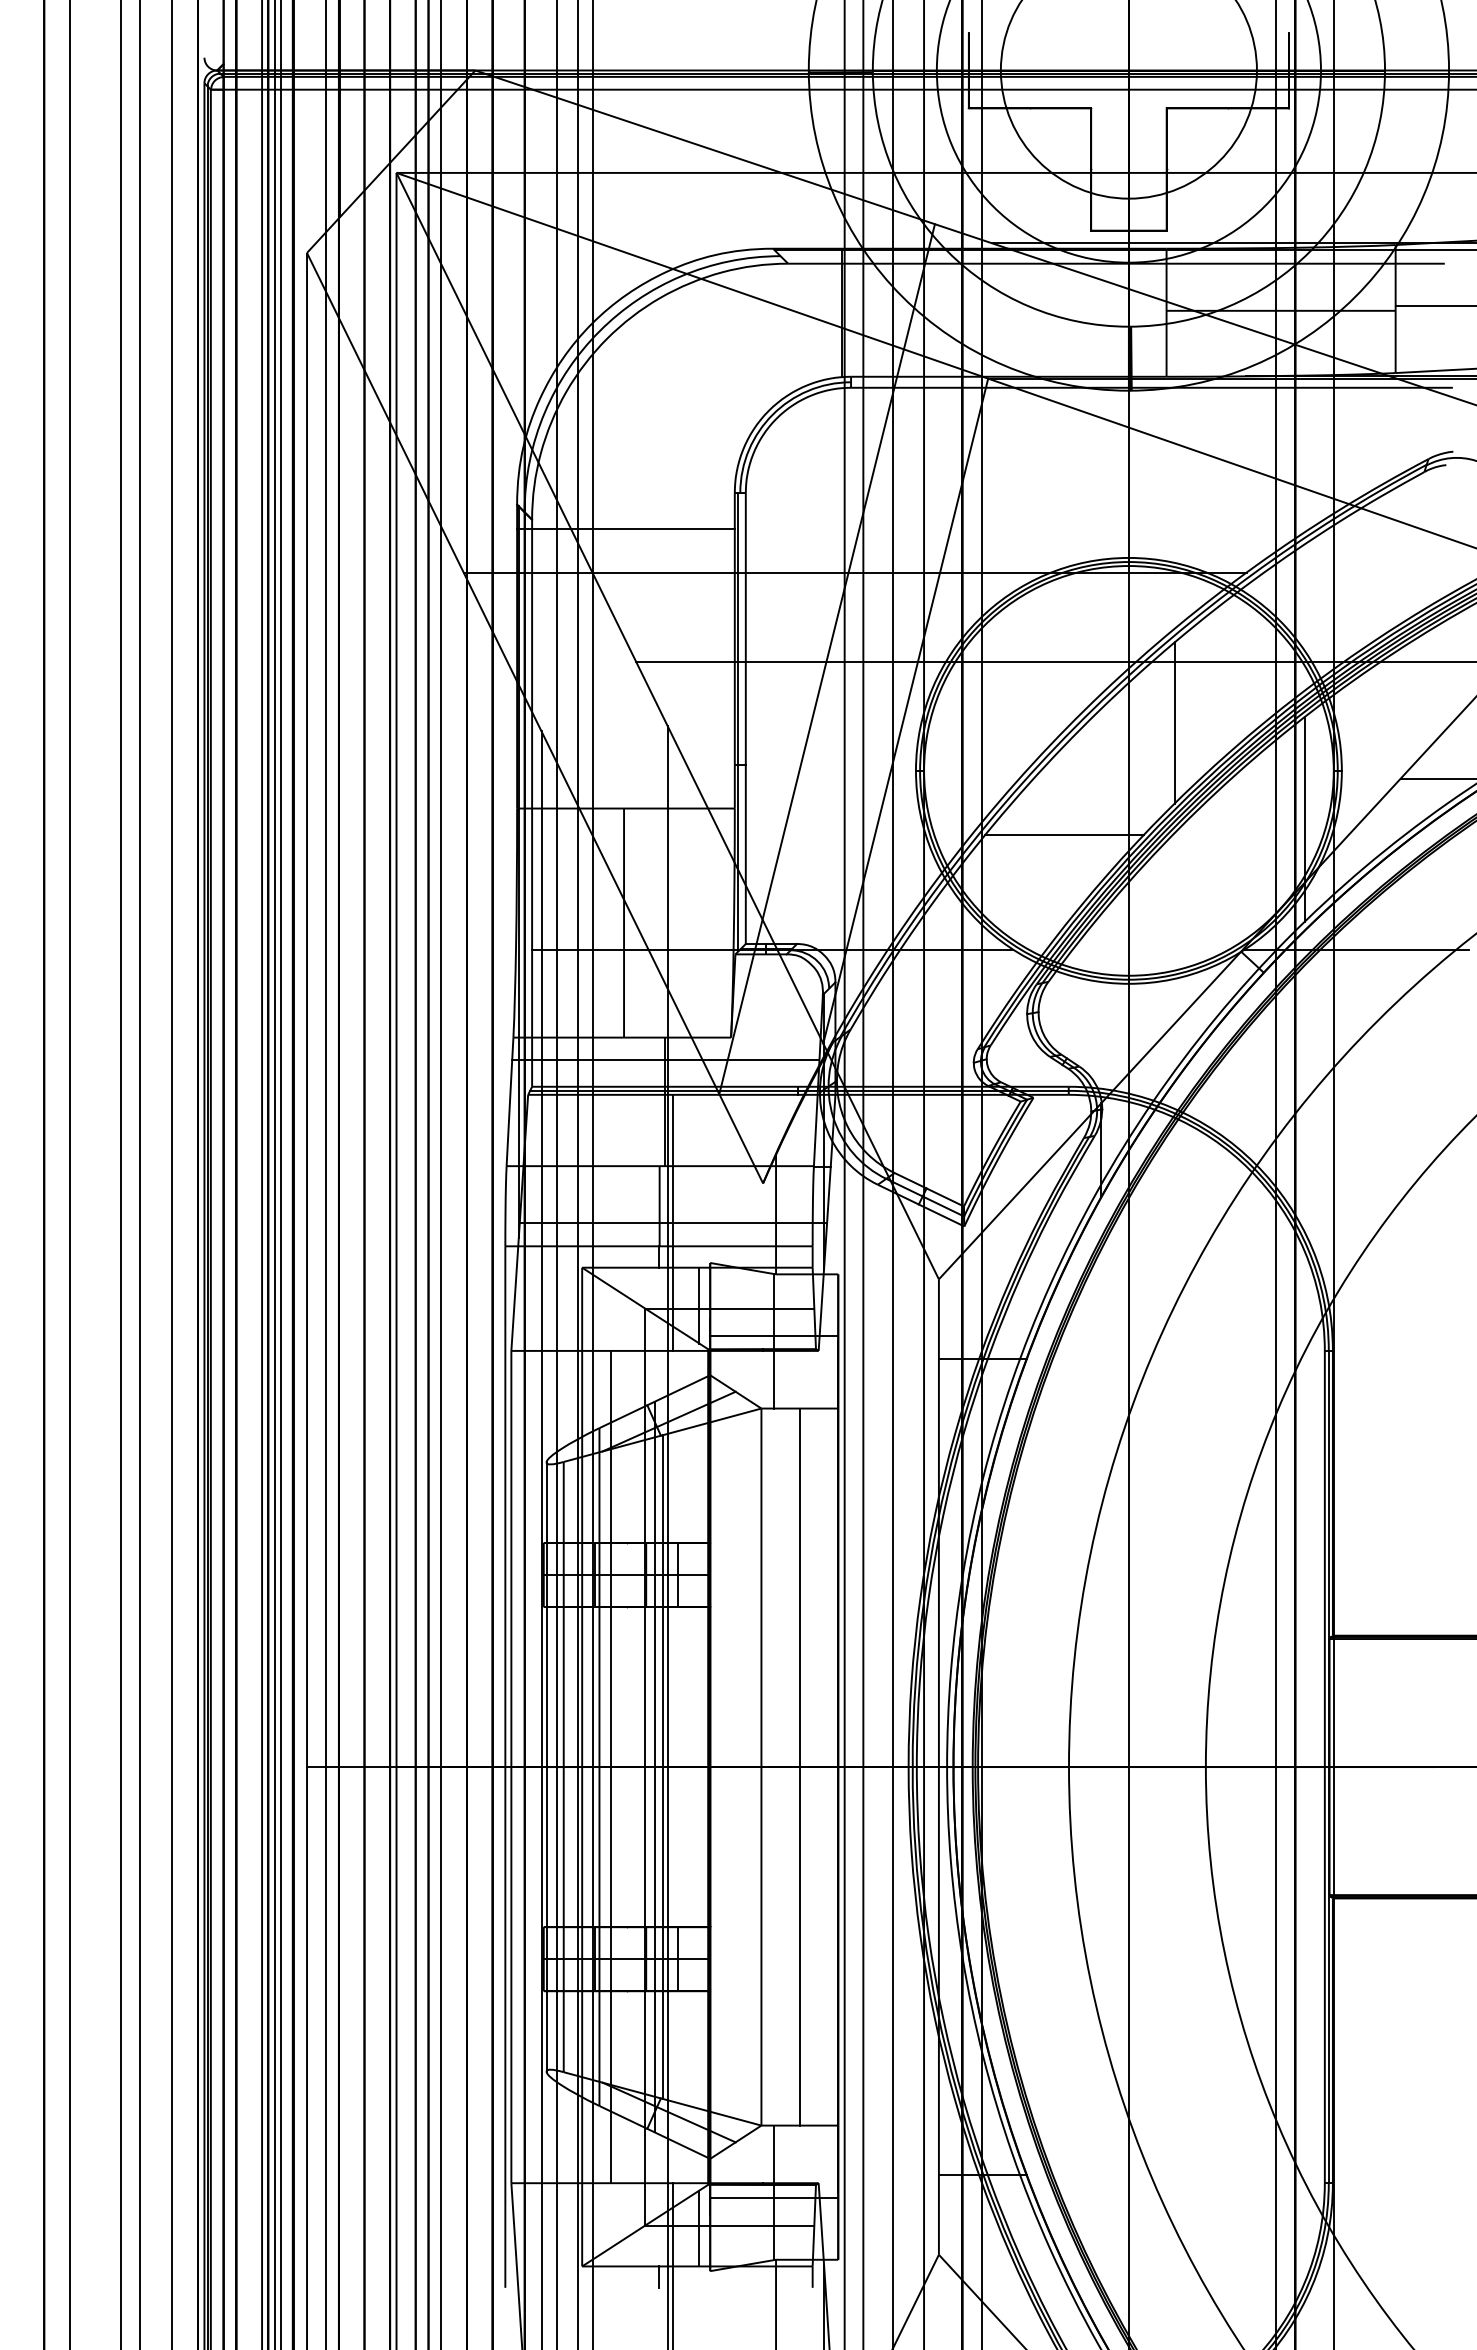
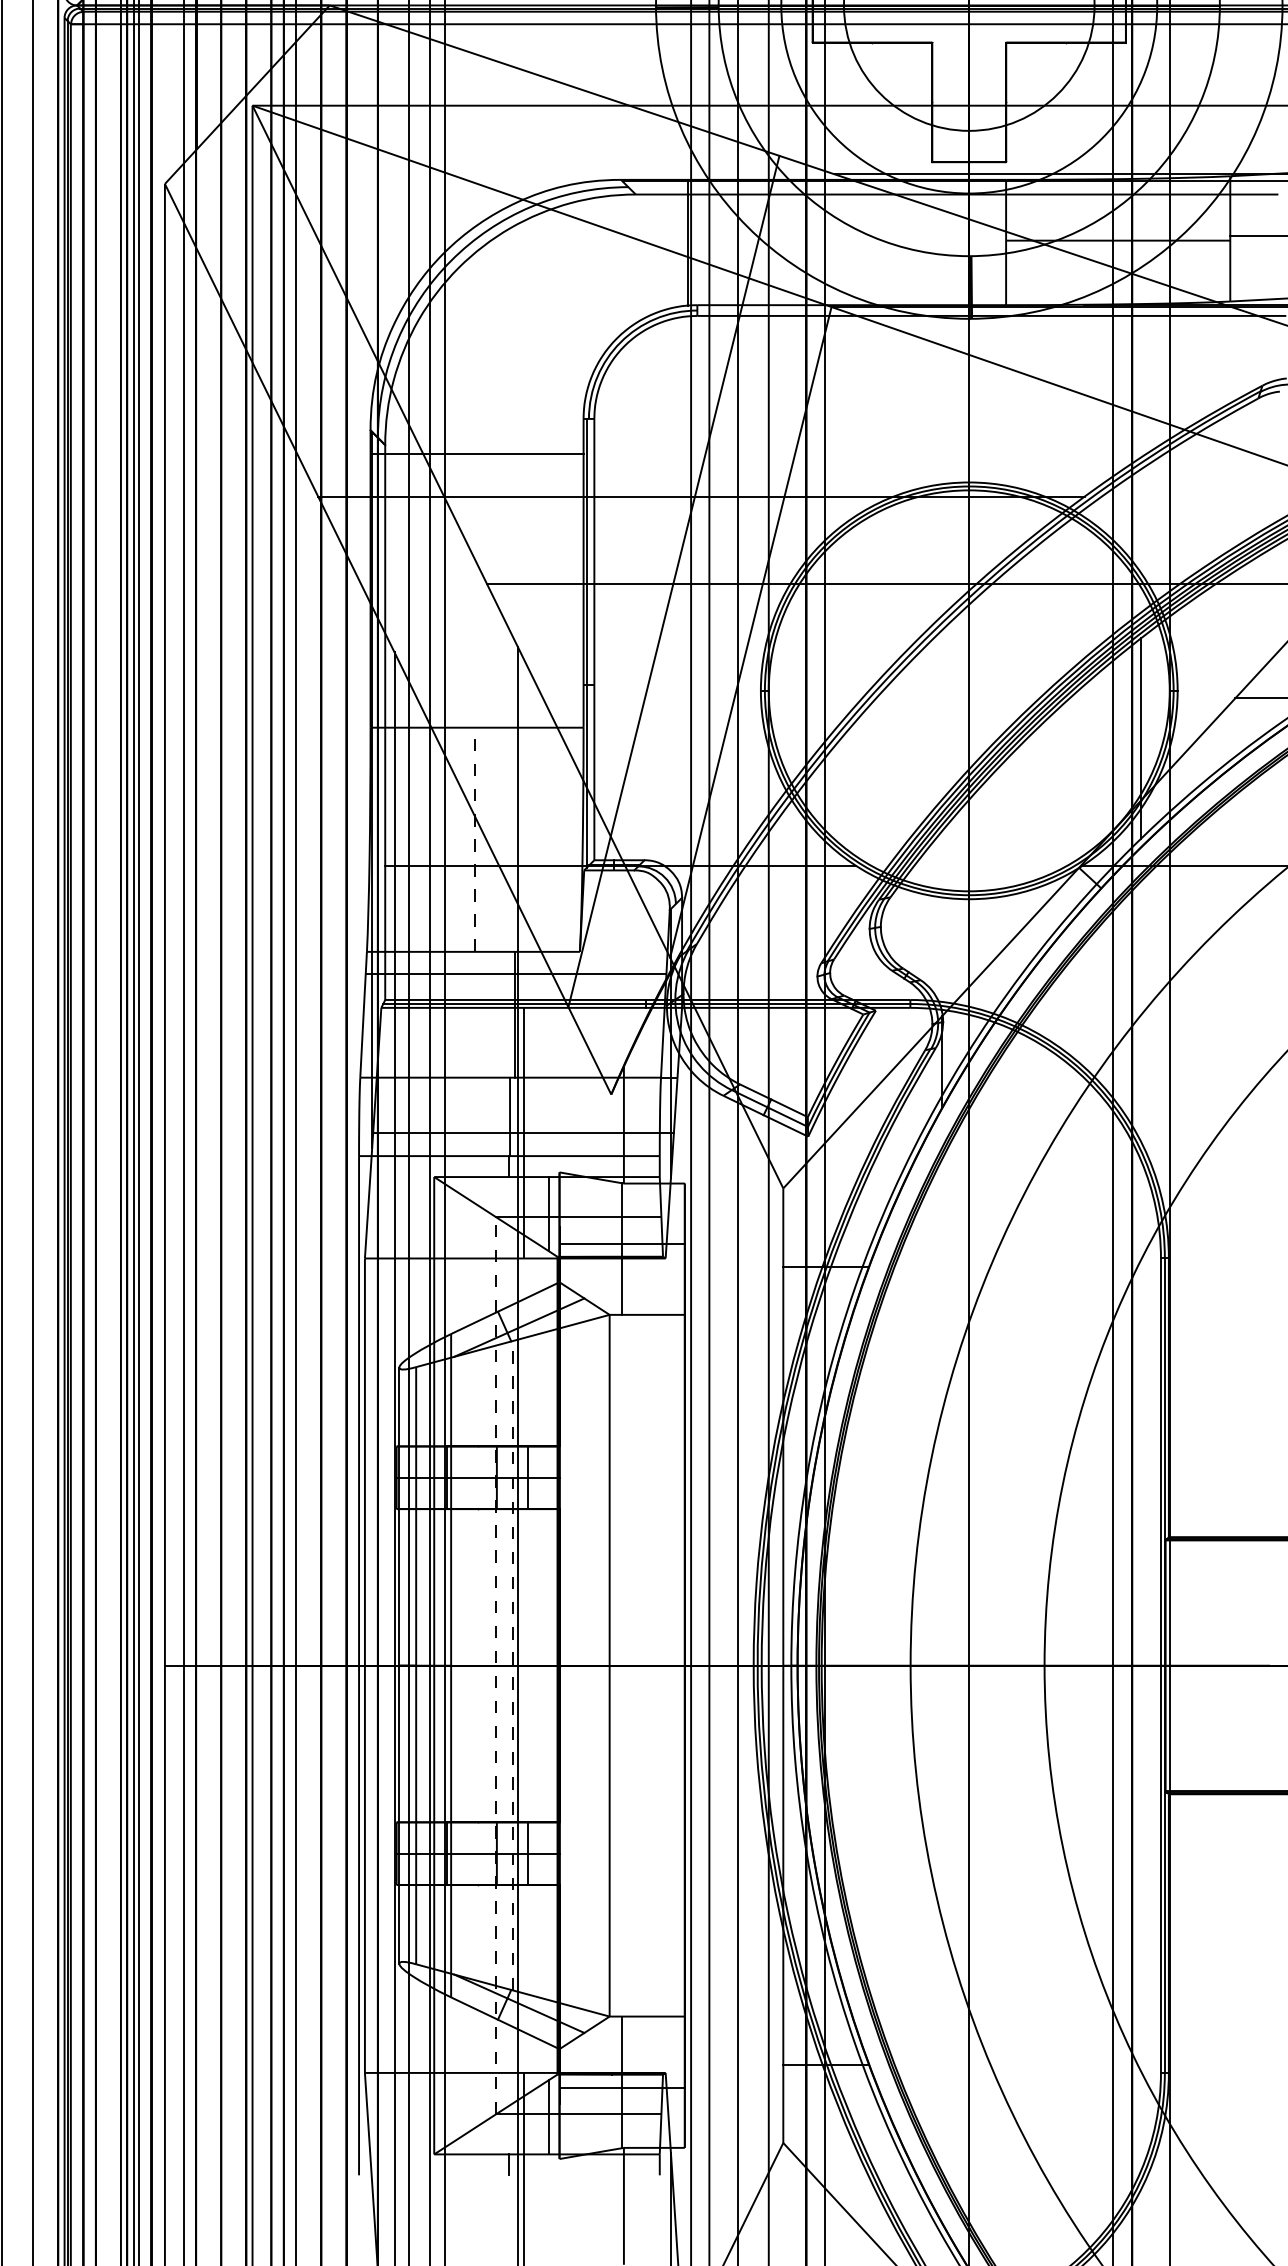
line: (1174, 722) -> (1013, 643), removed
line: (1063, 835) -> (905, 754), removed
arc: (624, 926) -> (475, 843), solid -> dashed
line: (610, 1766) -> (461, 1665), removed
line: (645, 1766) -> (496, 1665), solid -> dashed
line: (654, 1766) -> (504, 1665), removed
line: (799, 1766) -> (646, 1665), removed
line: (662, 1767) -> (512, 1666), solid -> dashed

